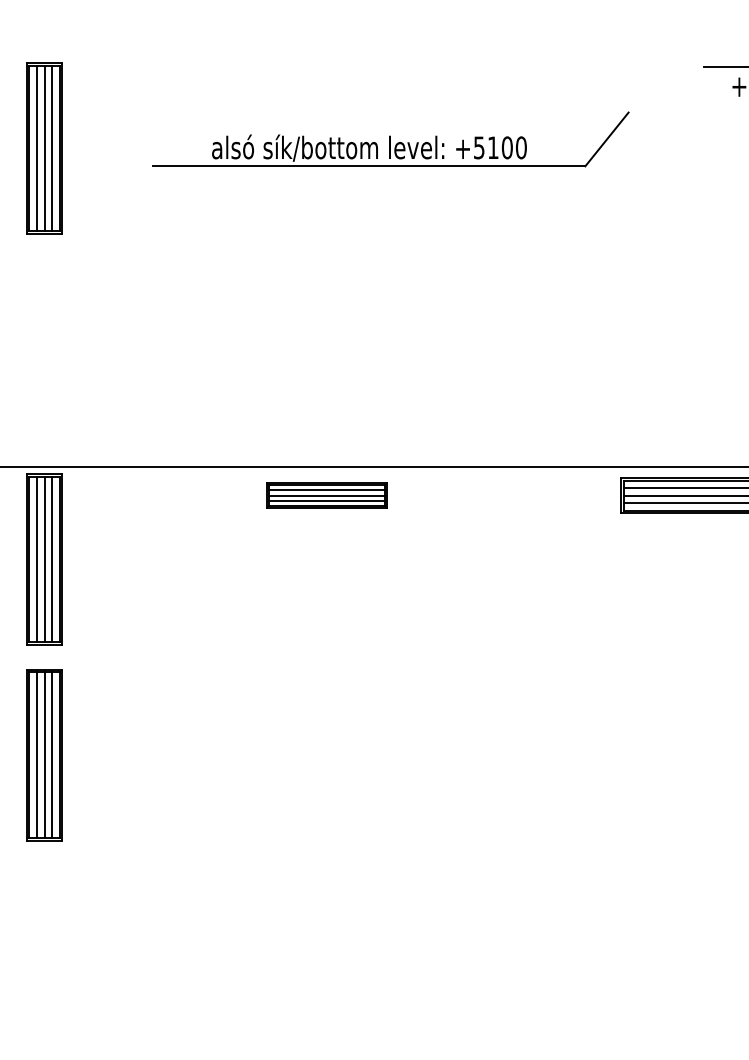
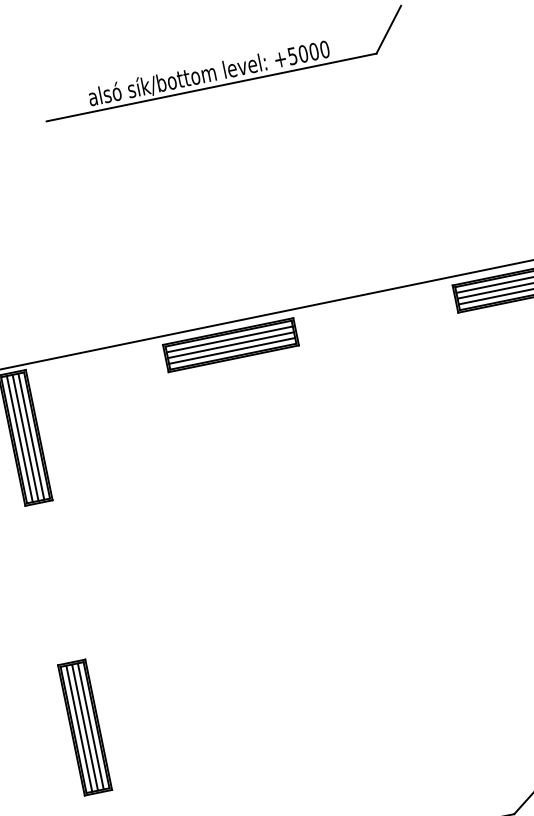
text: (492, 147) -> (302, 53), +5100 -> +5000
part: (326, 495) -> (230, 345), size x1.43
part: (44, 755) -> (85, 727), moved

